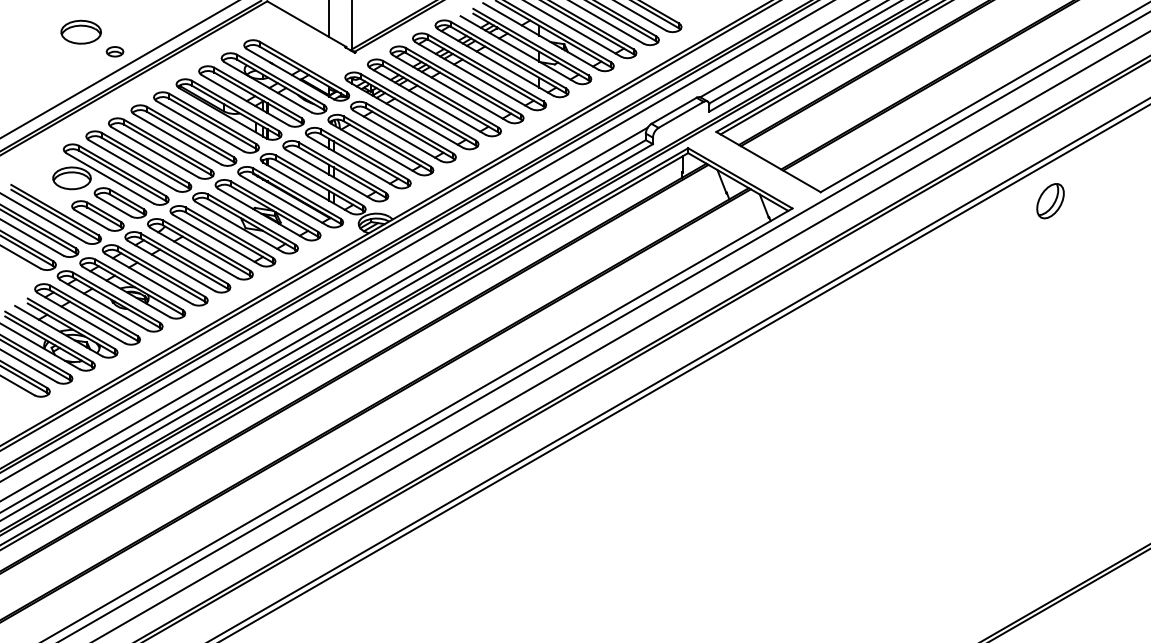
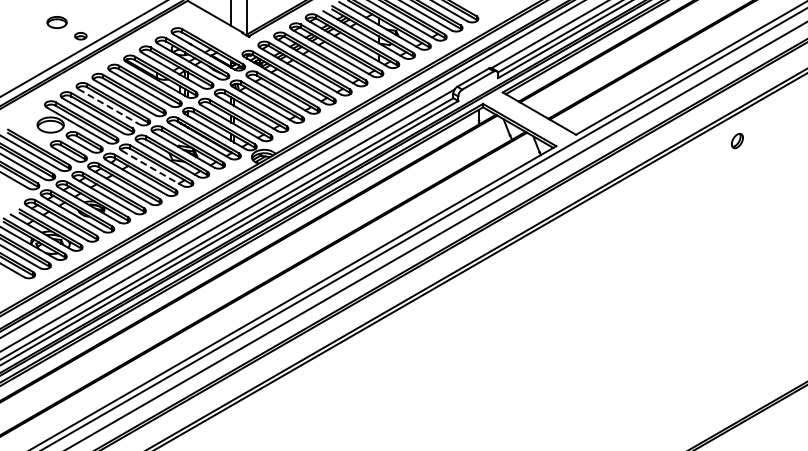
part: (80, 32) -> (56, 22), size x0.7
line: (155, 153) -> (109, 107), solid -> dashed
part: (1050, 200) -> (737, 140), size x0.6
line: (217, 240) -> (152, 168), solid -> dashed

